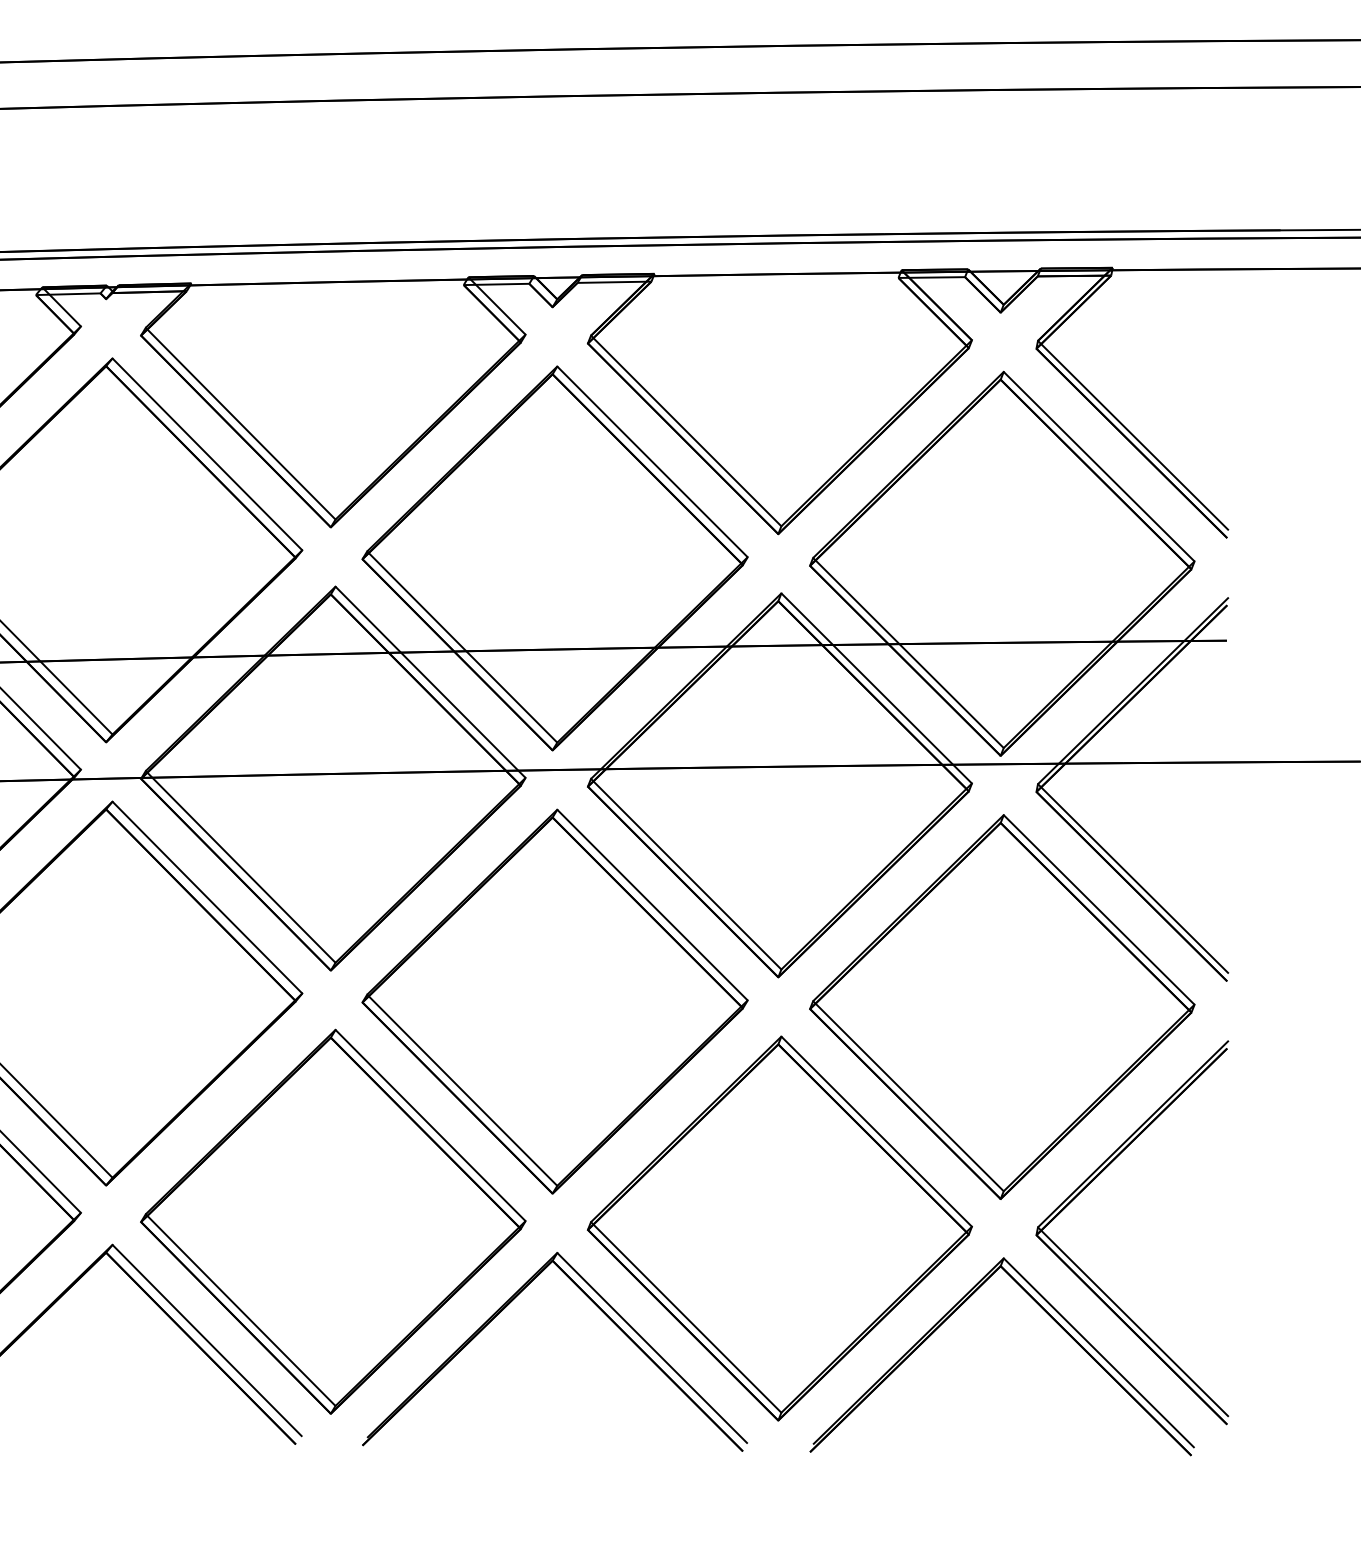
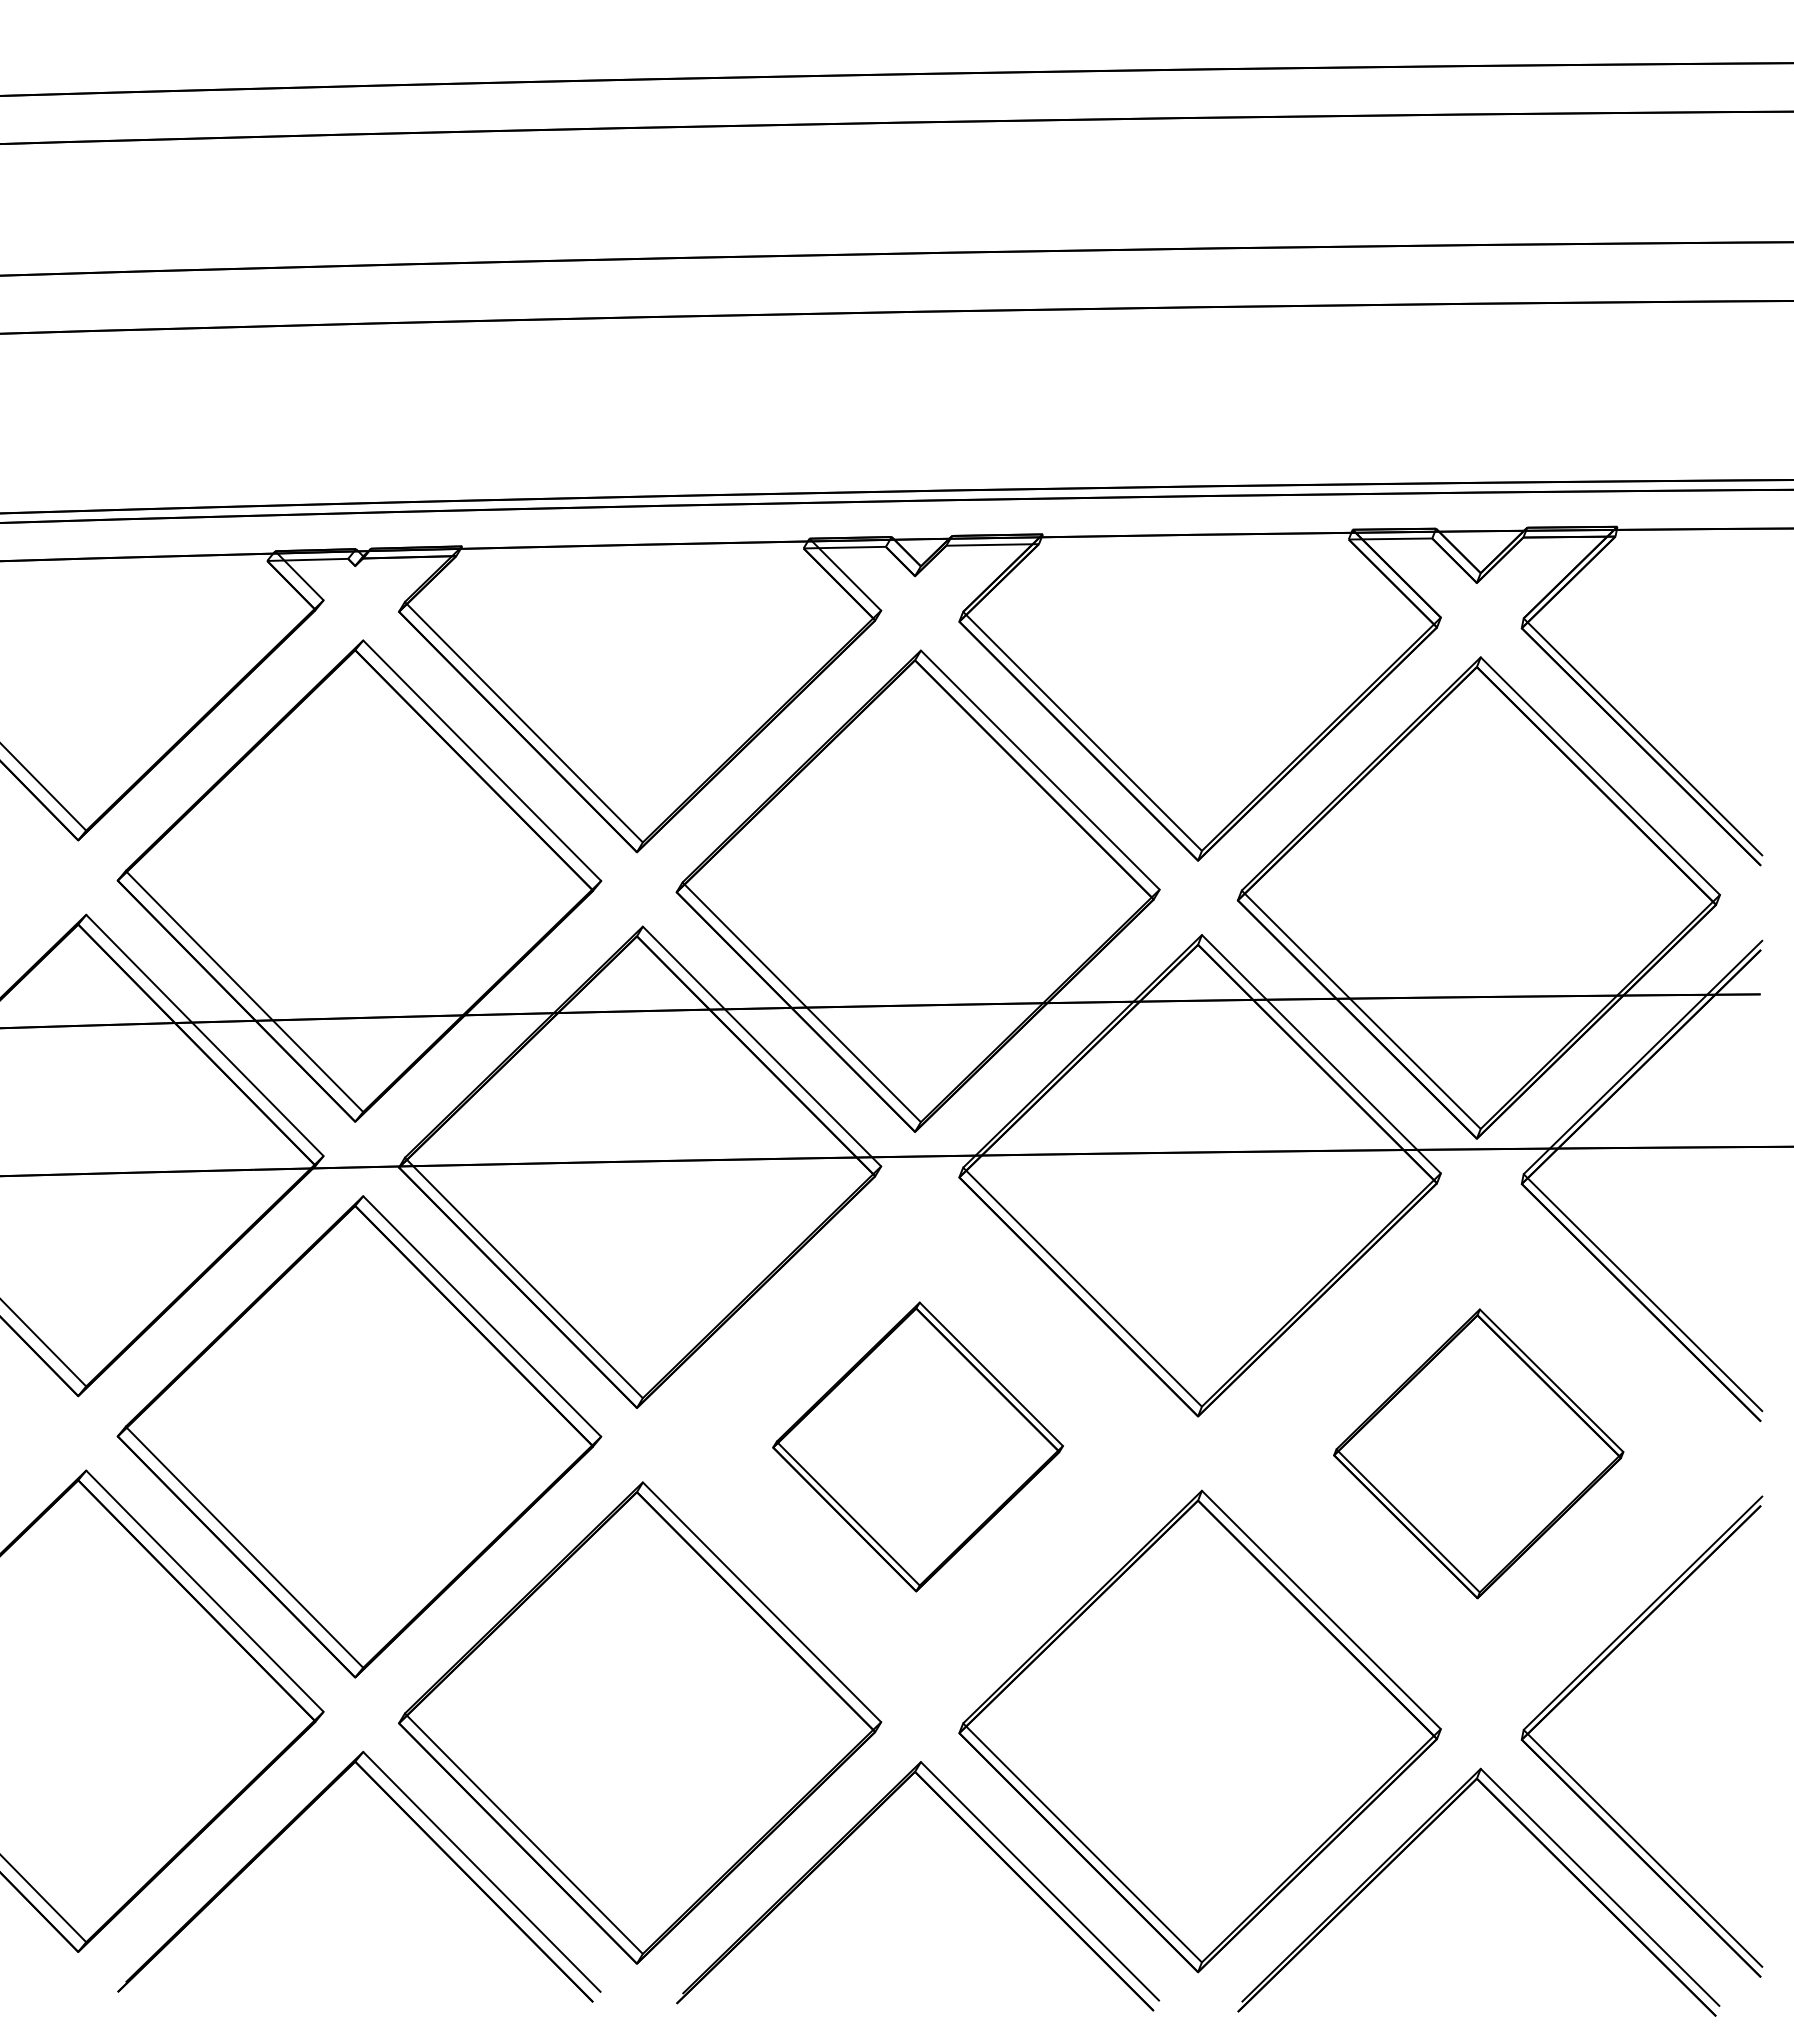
part: (554, 1001) -> (917, 1446), size x0.6
part: (1001, 1006) -> (1478, 1453), size x0.6

